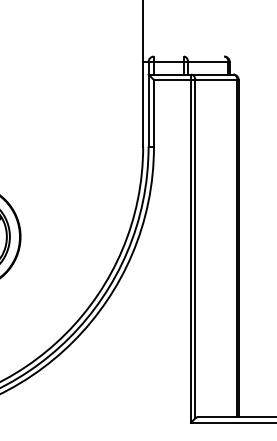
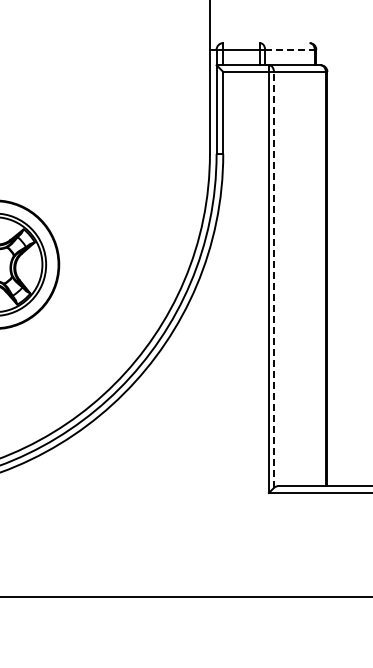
line: (207, 61) -> (289, 49), solid -> dashed
line: (195, 248) -> (274, 279), solid -> dashed

